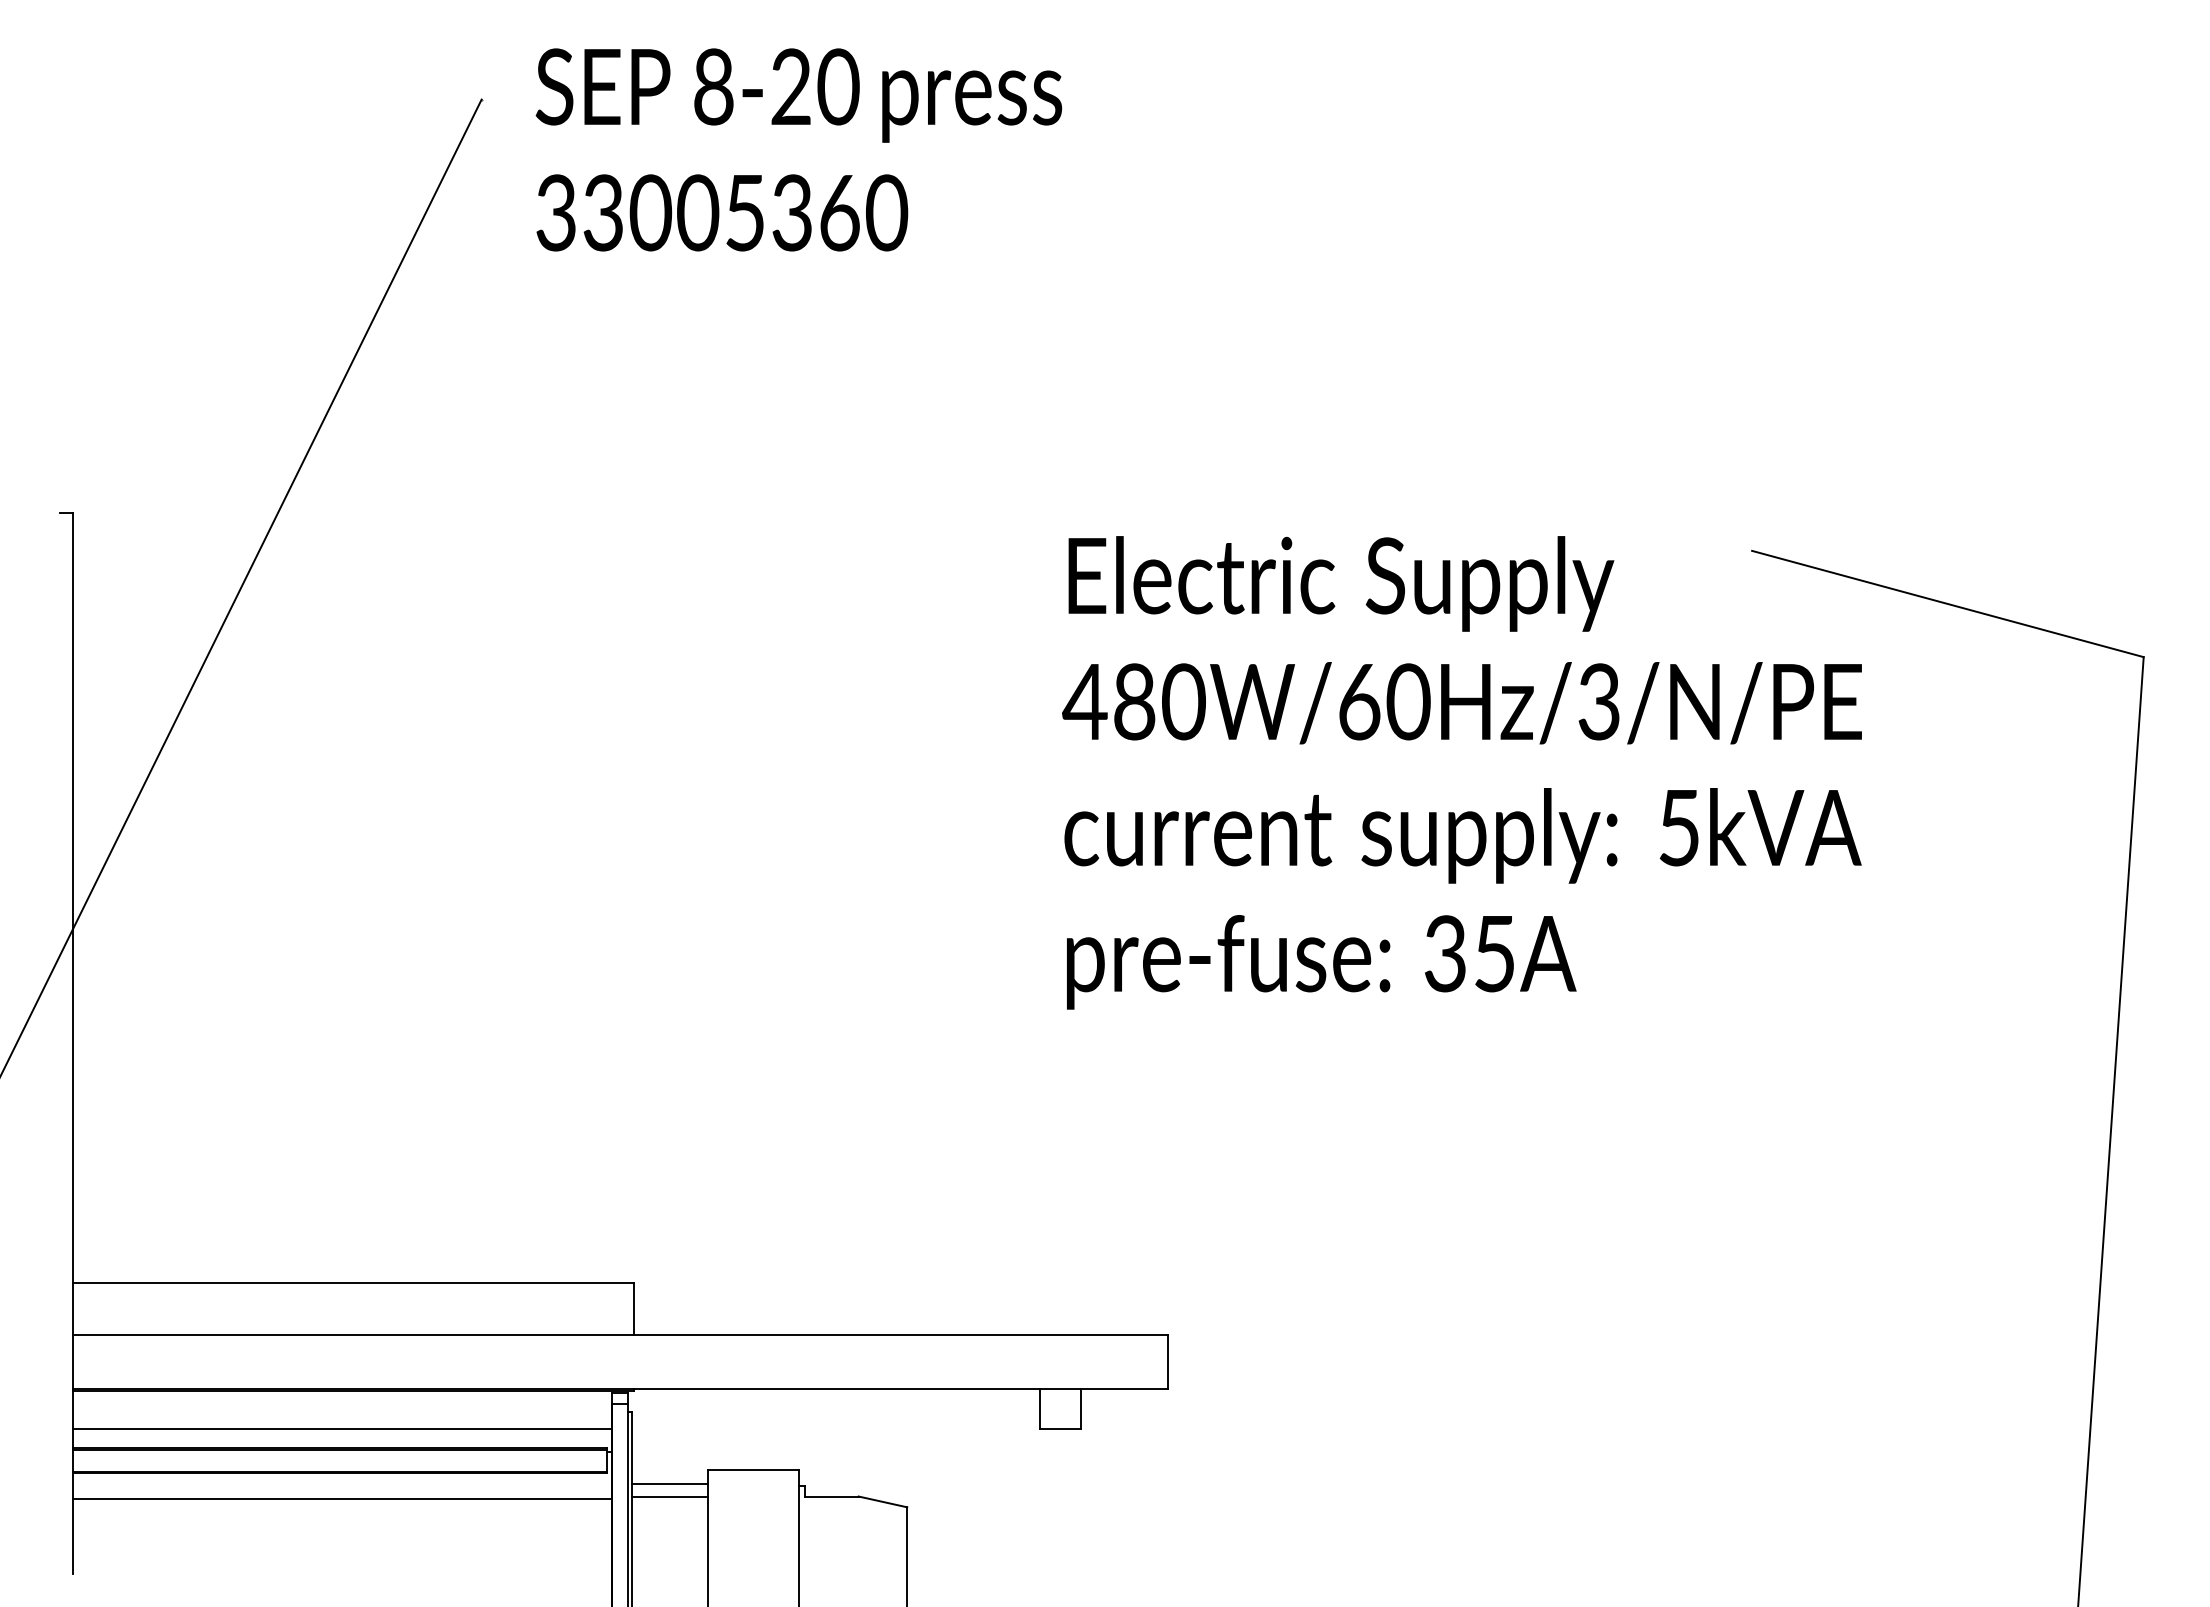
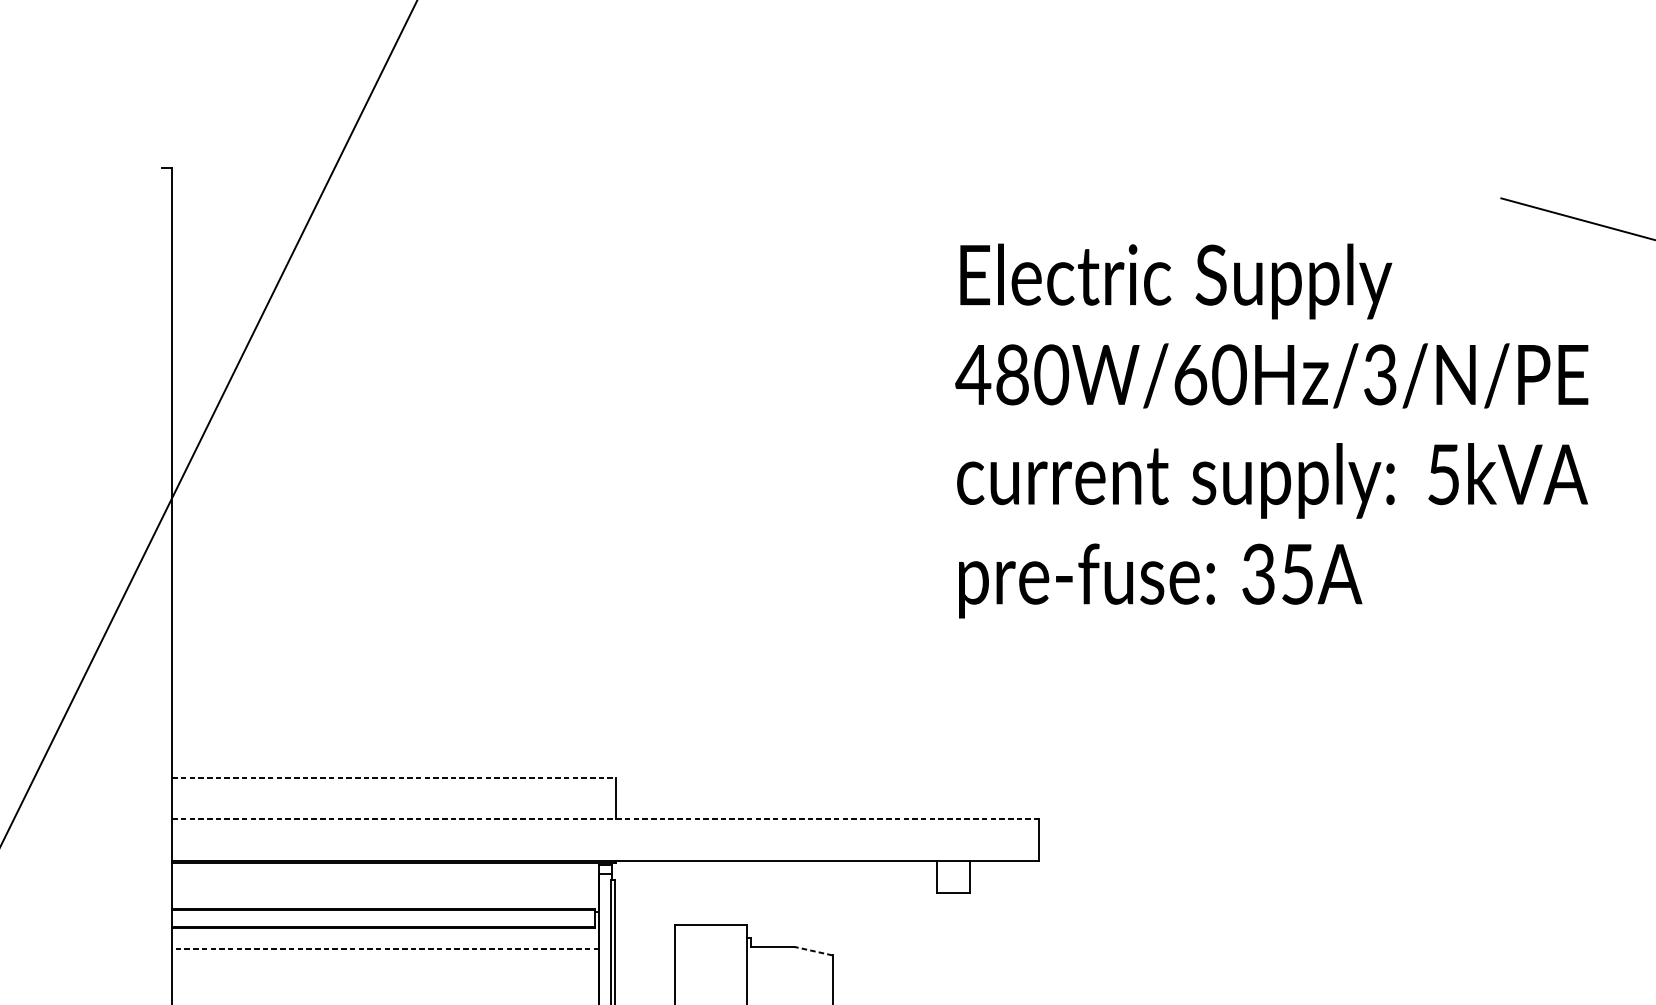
text: (1461, 772) -> (1271, 430), moved
line: (353, 1282) -> (394, 777), solid -> dashed
line: (620, 1334) -> (605, 818), solid -> dashed
line: (342, 1428) -> (385, 893), removed
line: (669, 1484) -> (644, 937), removed
line: (669, 1496) -> (644, 946), removed
line: (342, 1498) -> (385, 948), solid -> dashed
line: (882, 1501) -> (813, 950), solid -> dashed

